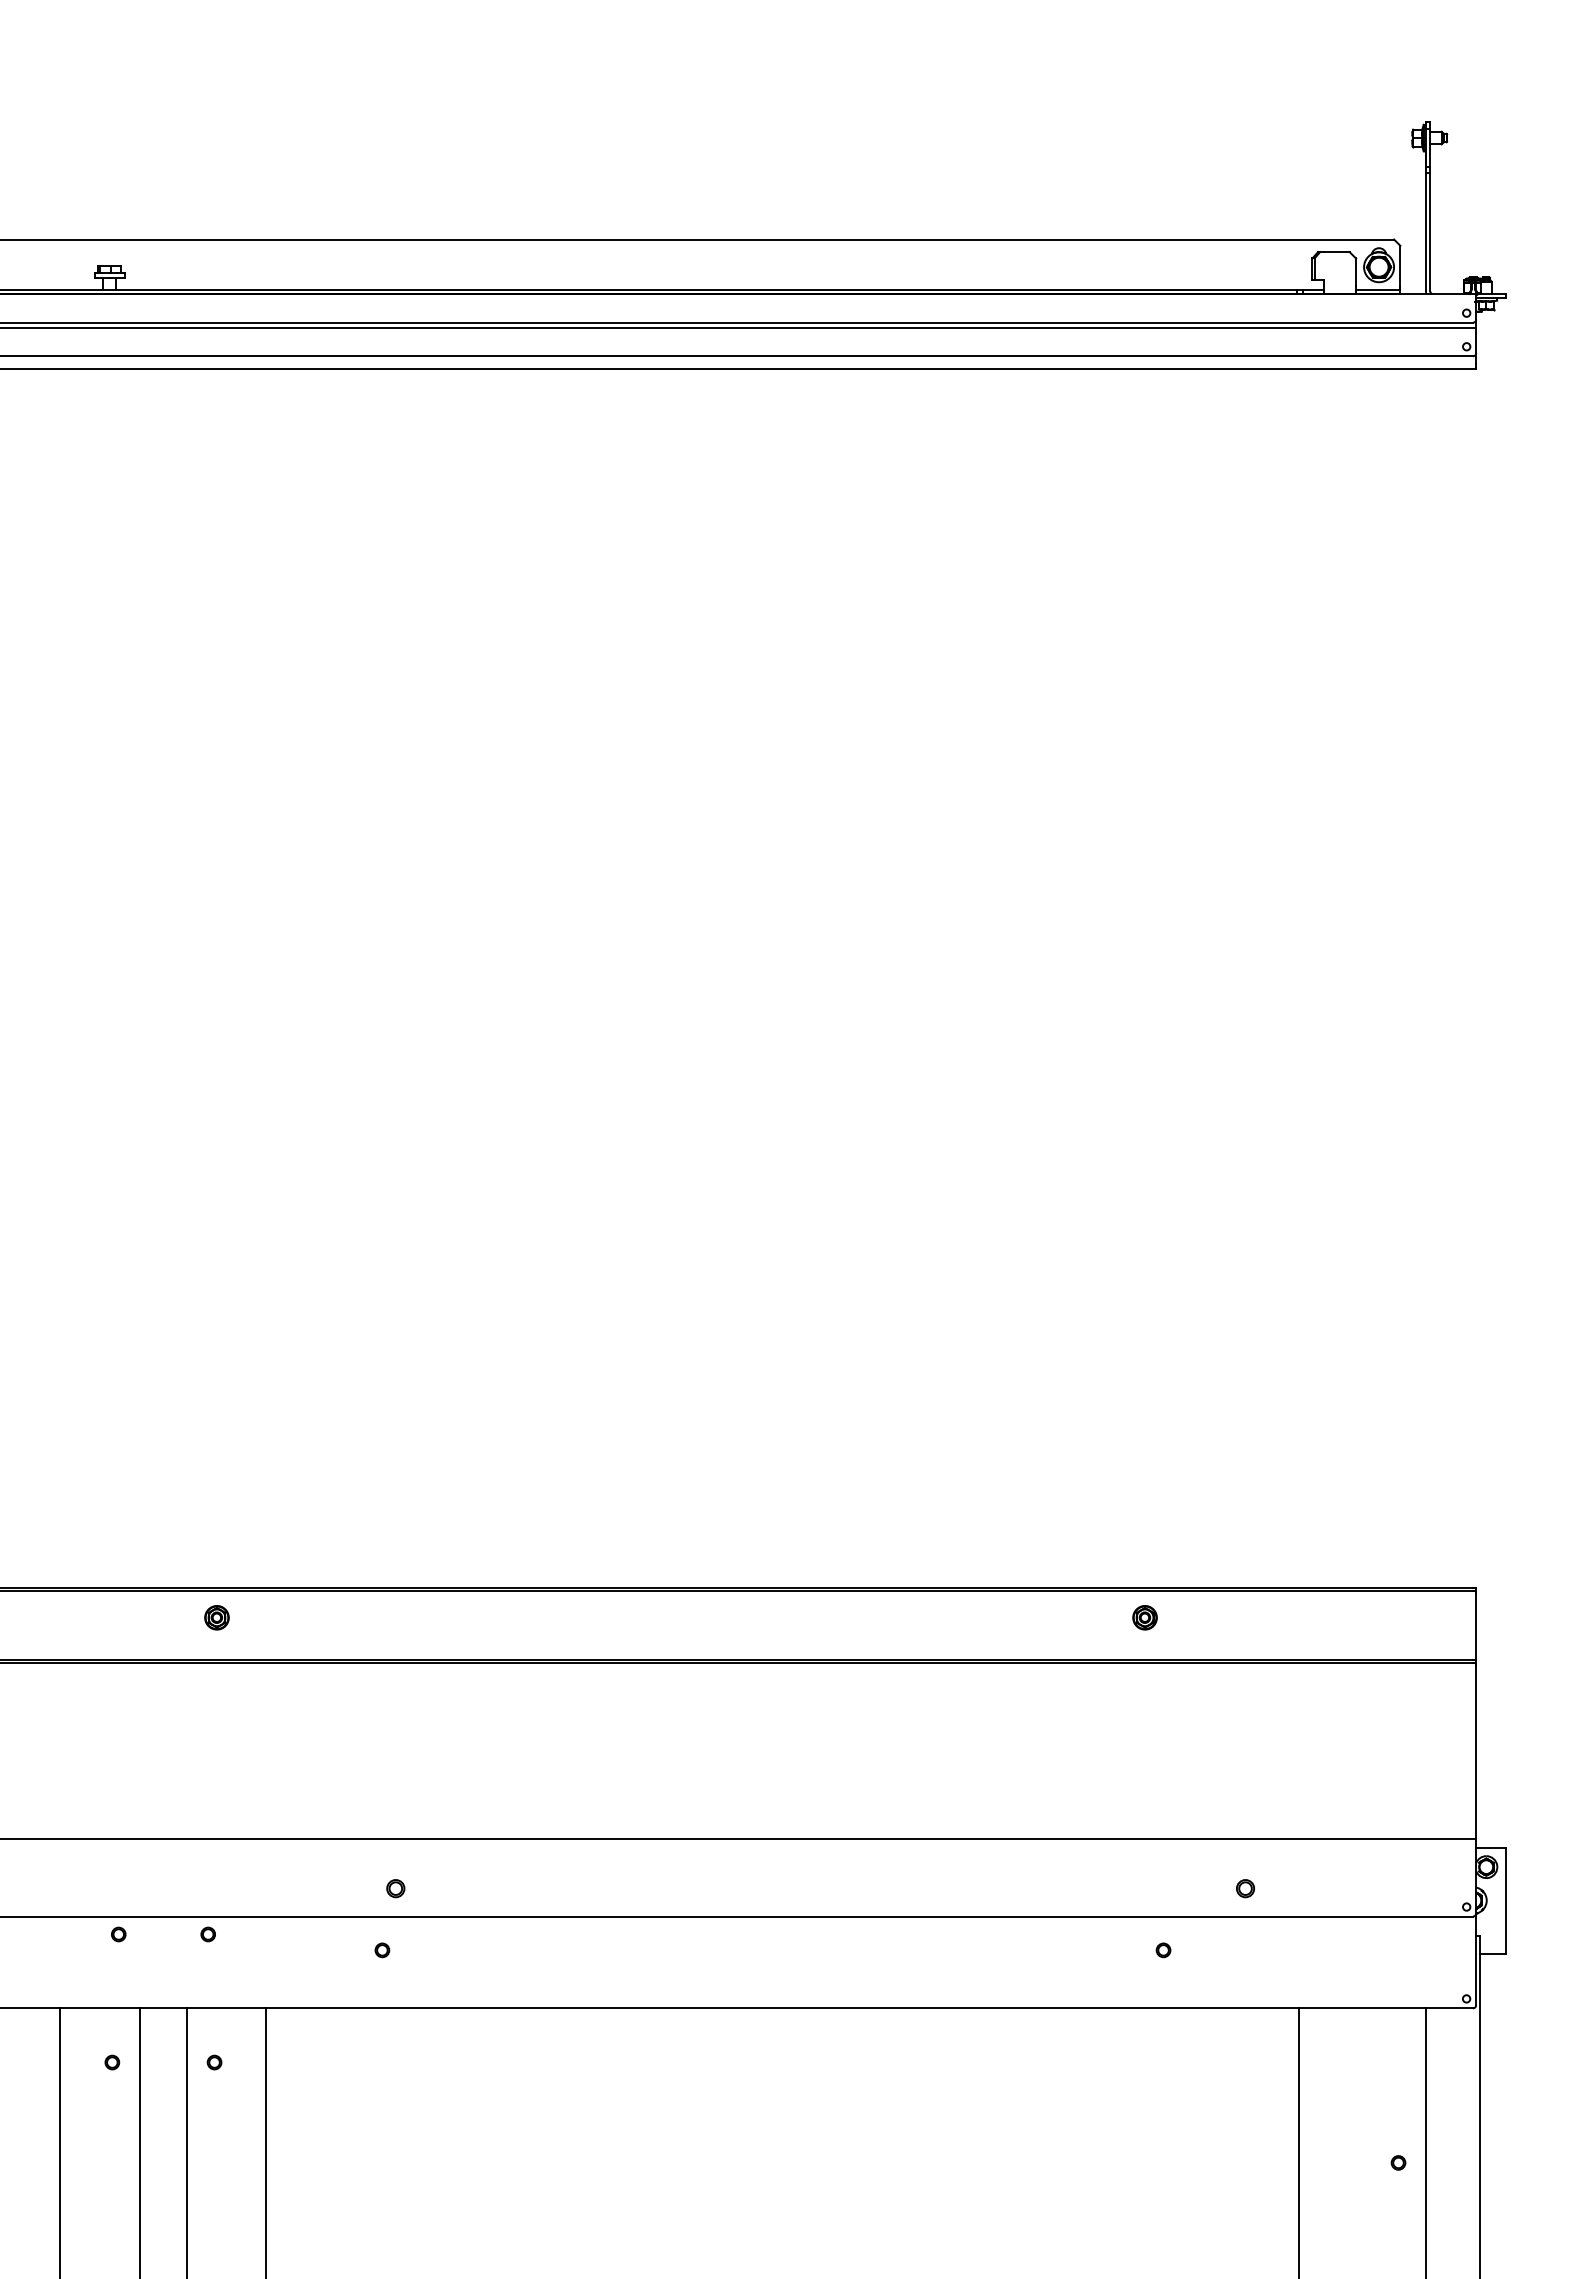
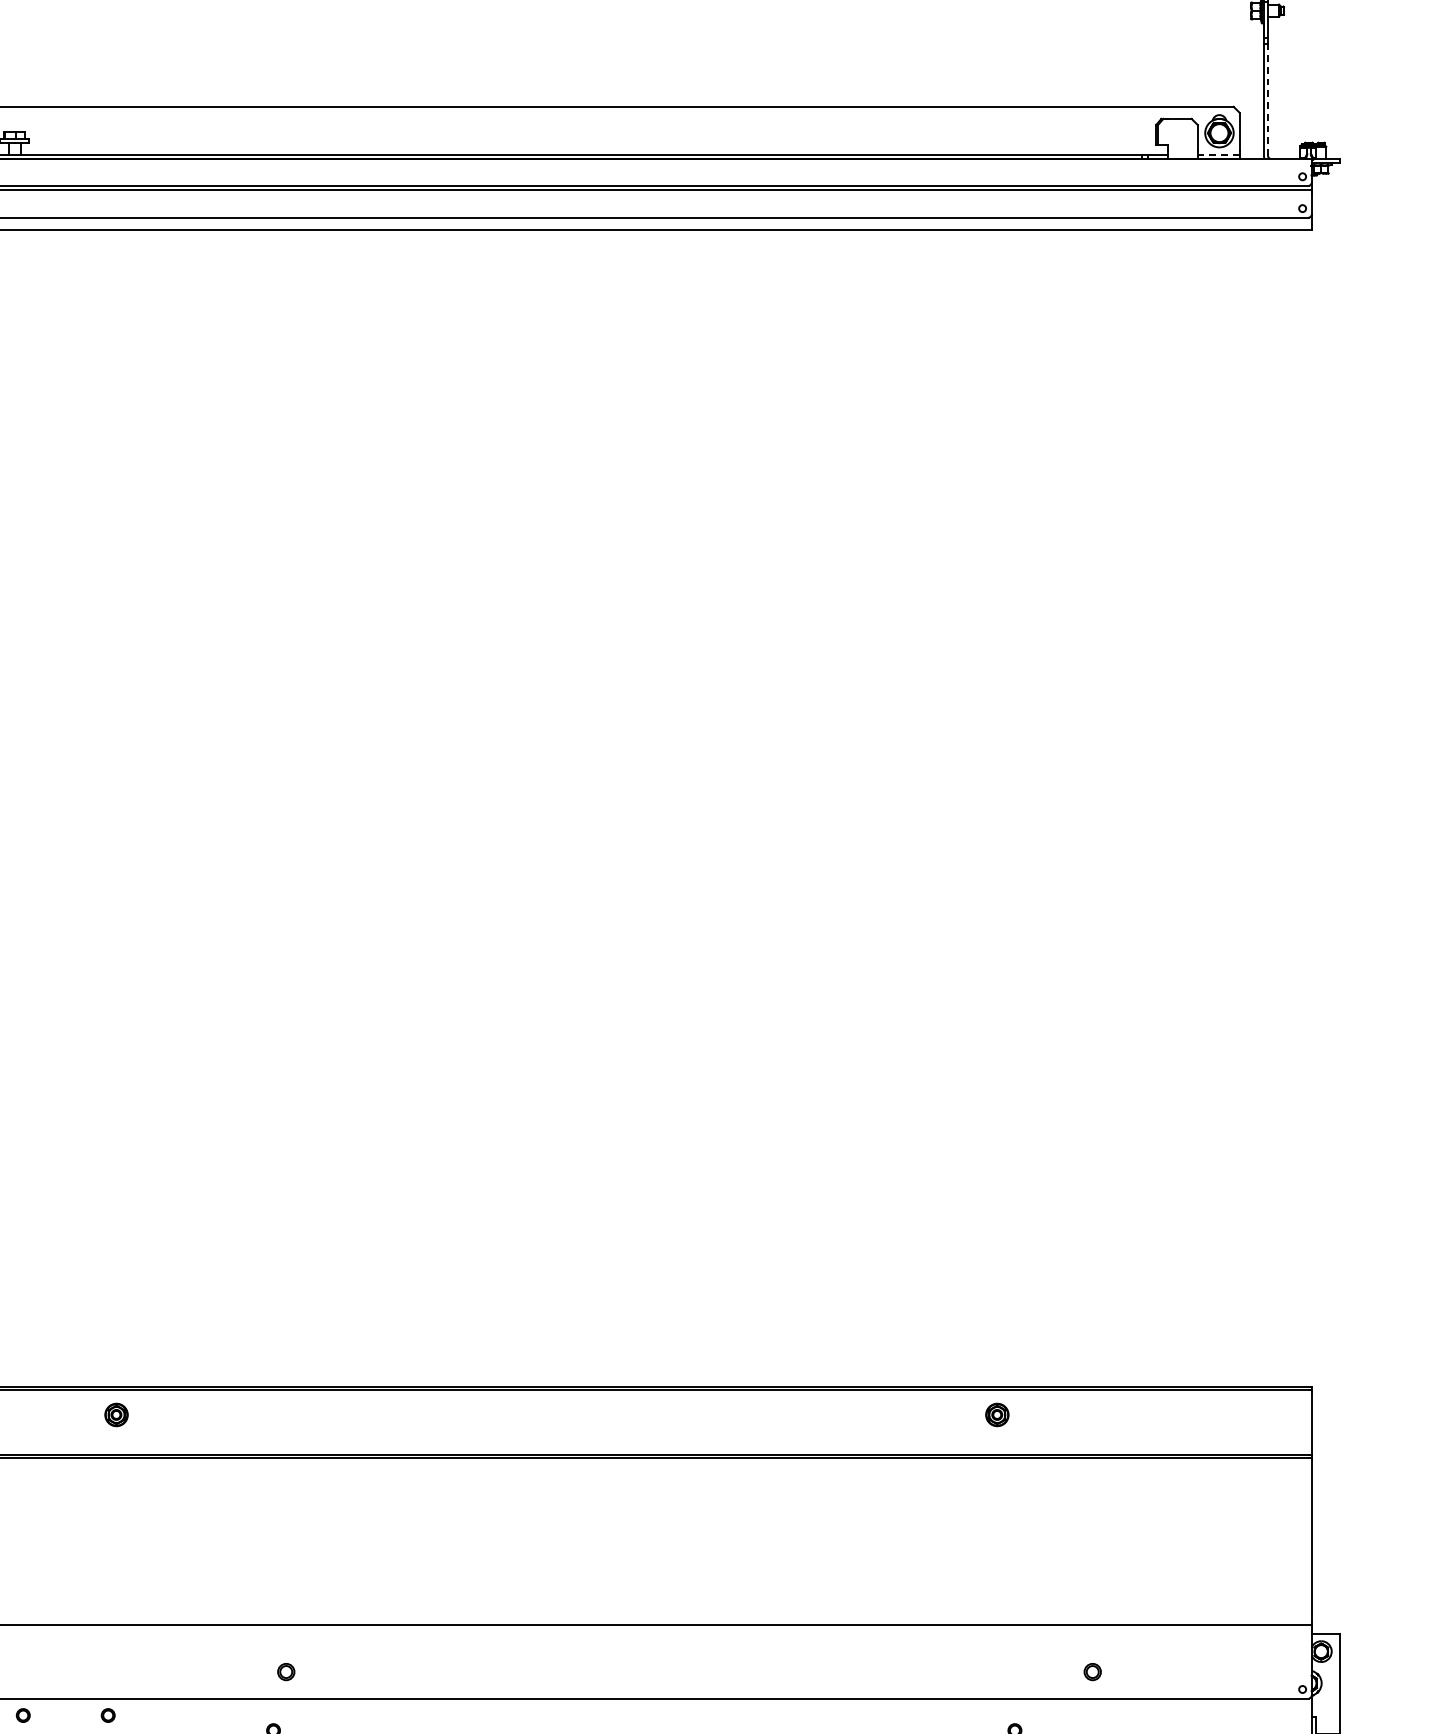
line: (1430, 232) -> (1268, 100), solid -> dashed
line: (1378, 289) -> (1218, 154), solid -> dashed

